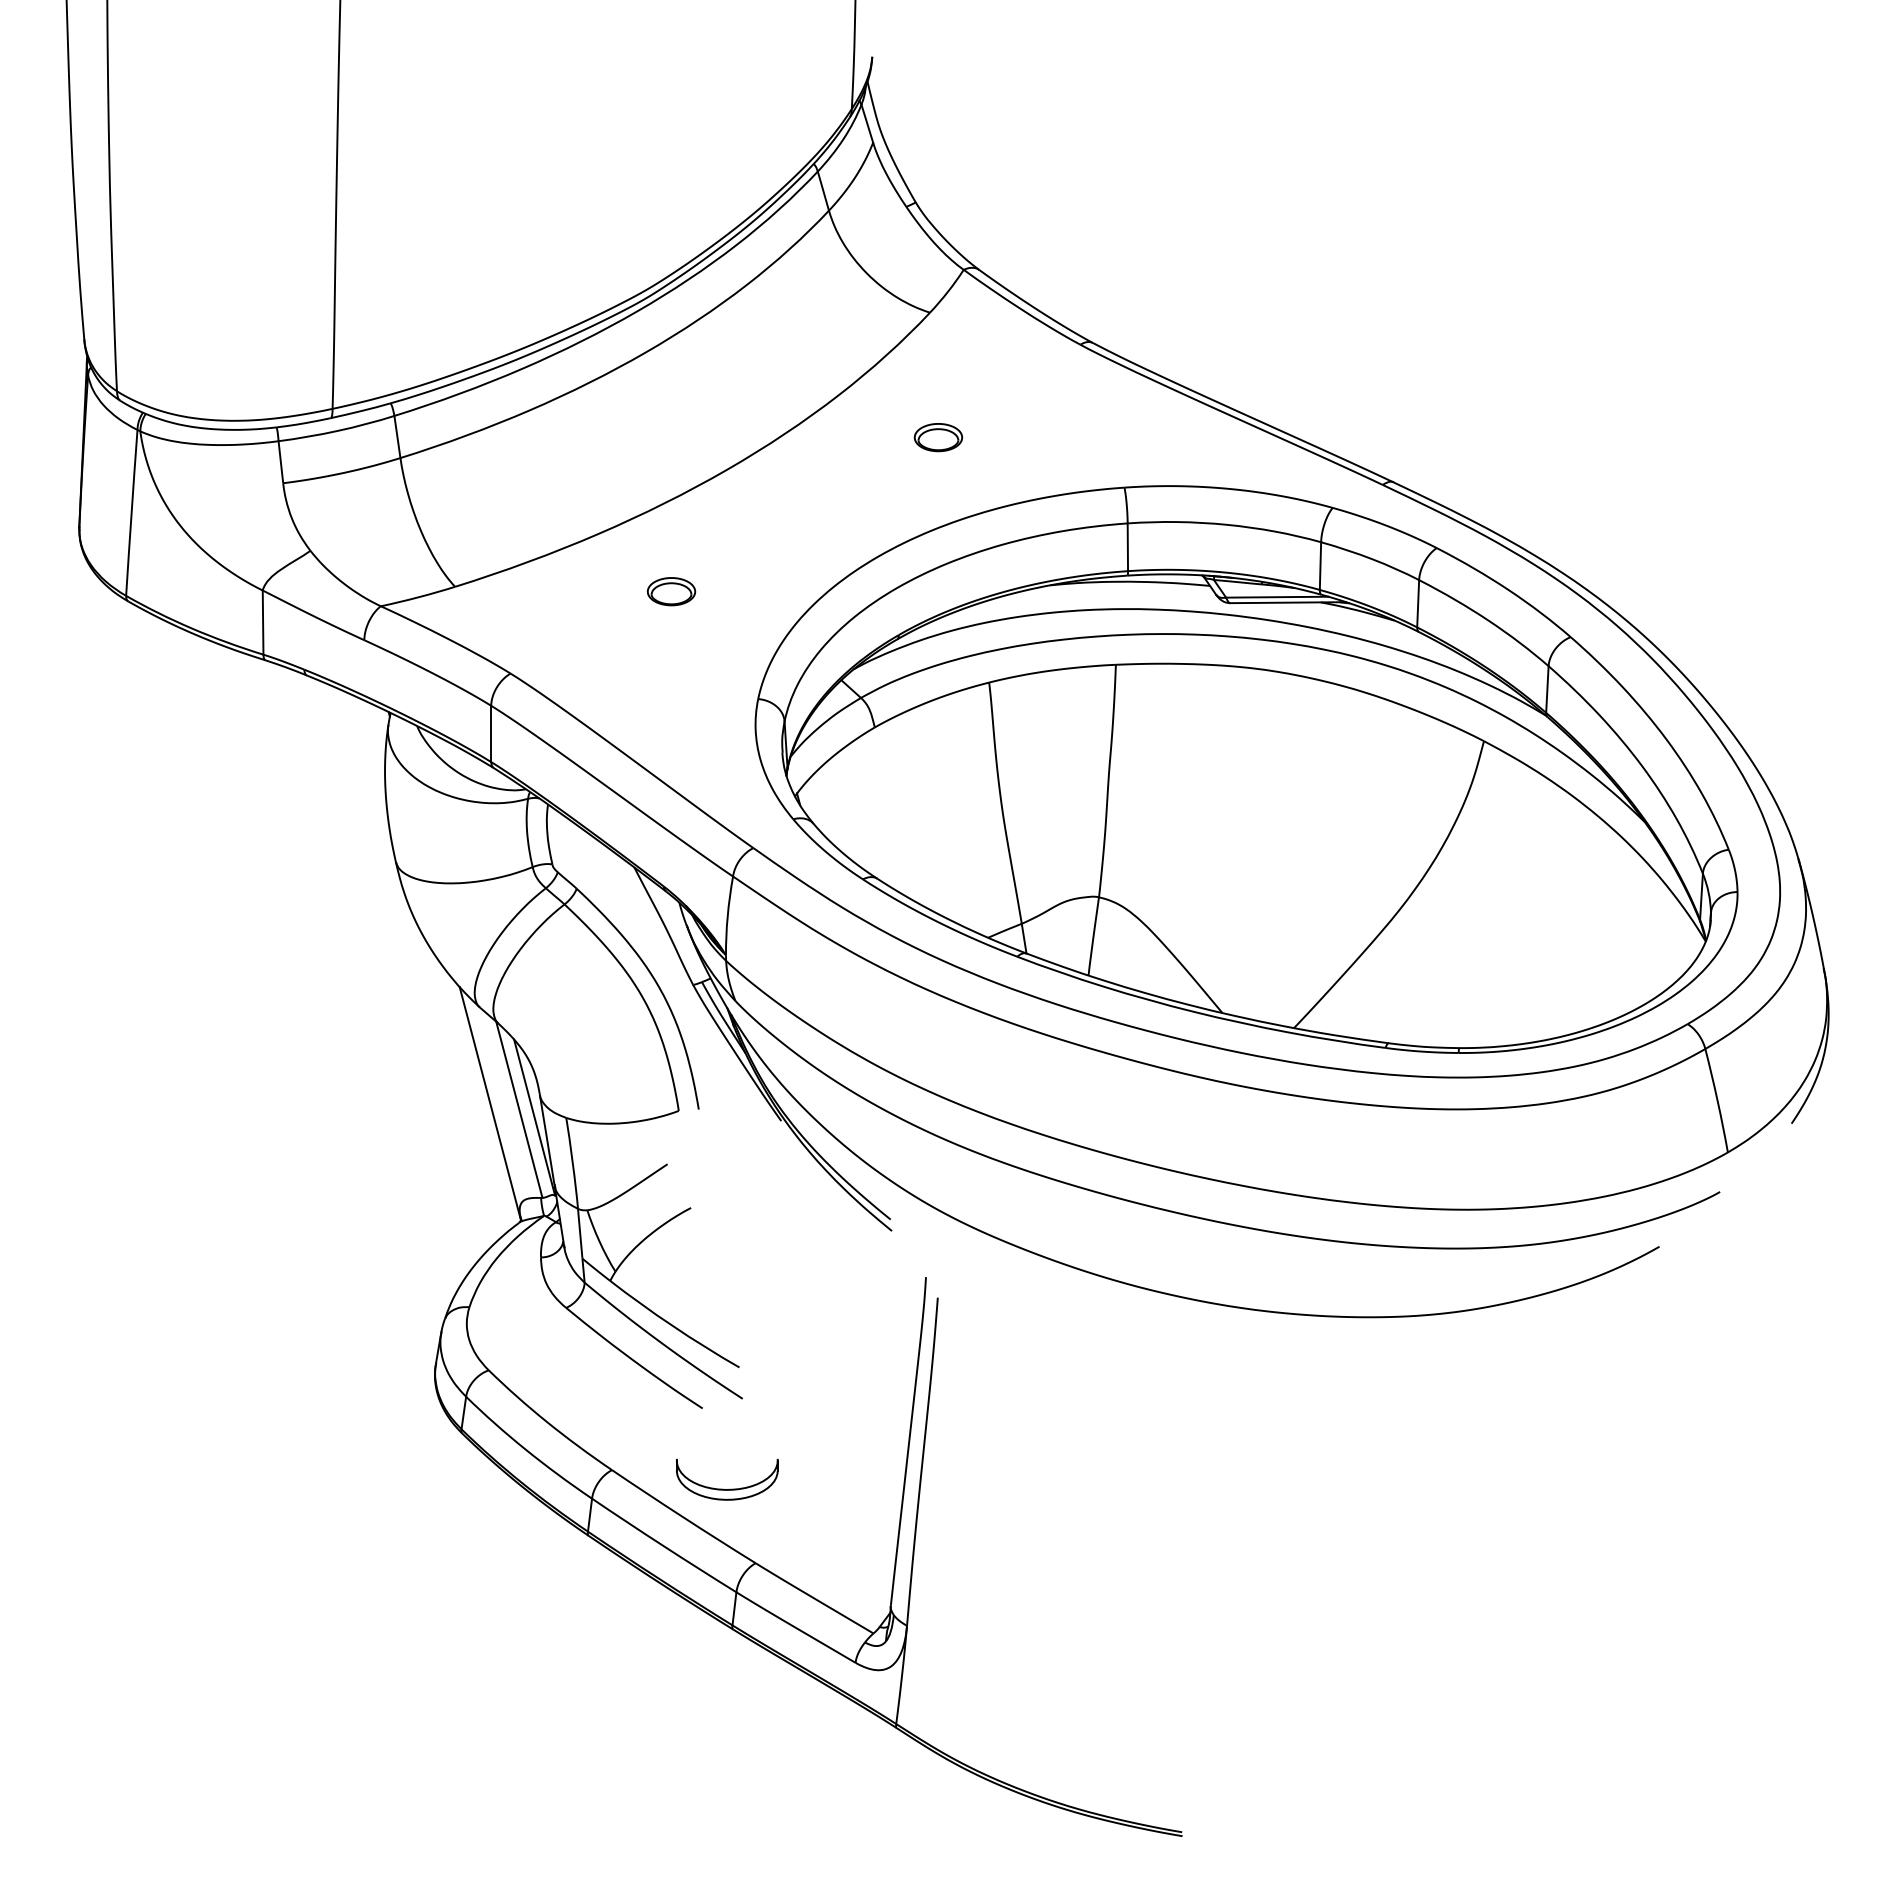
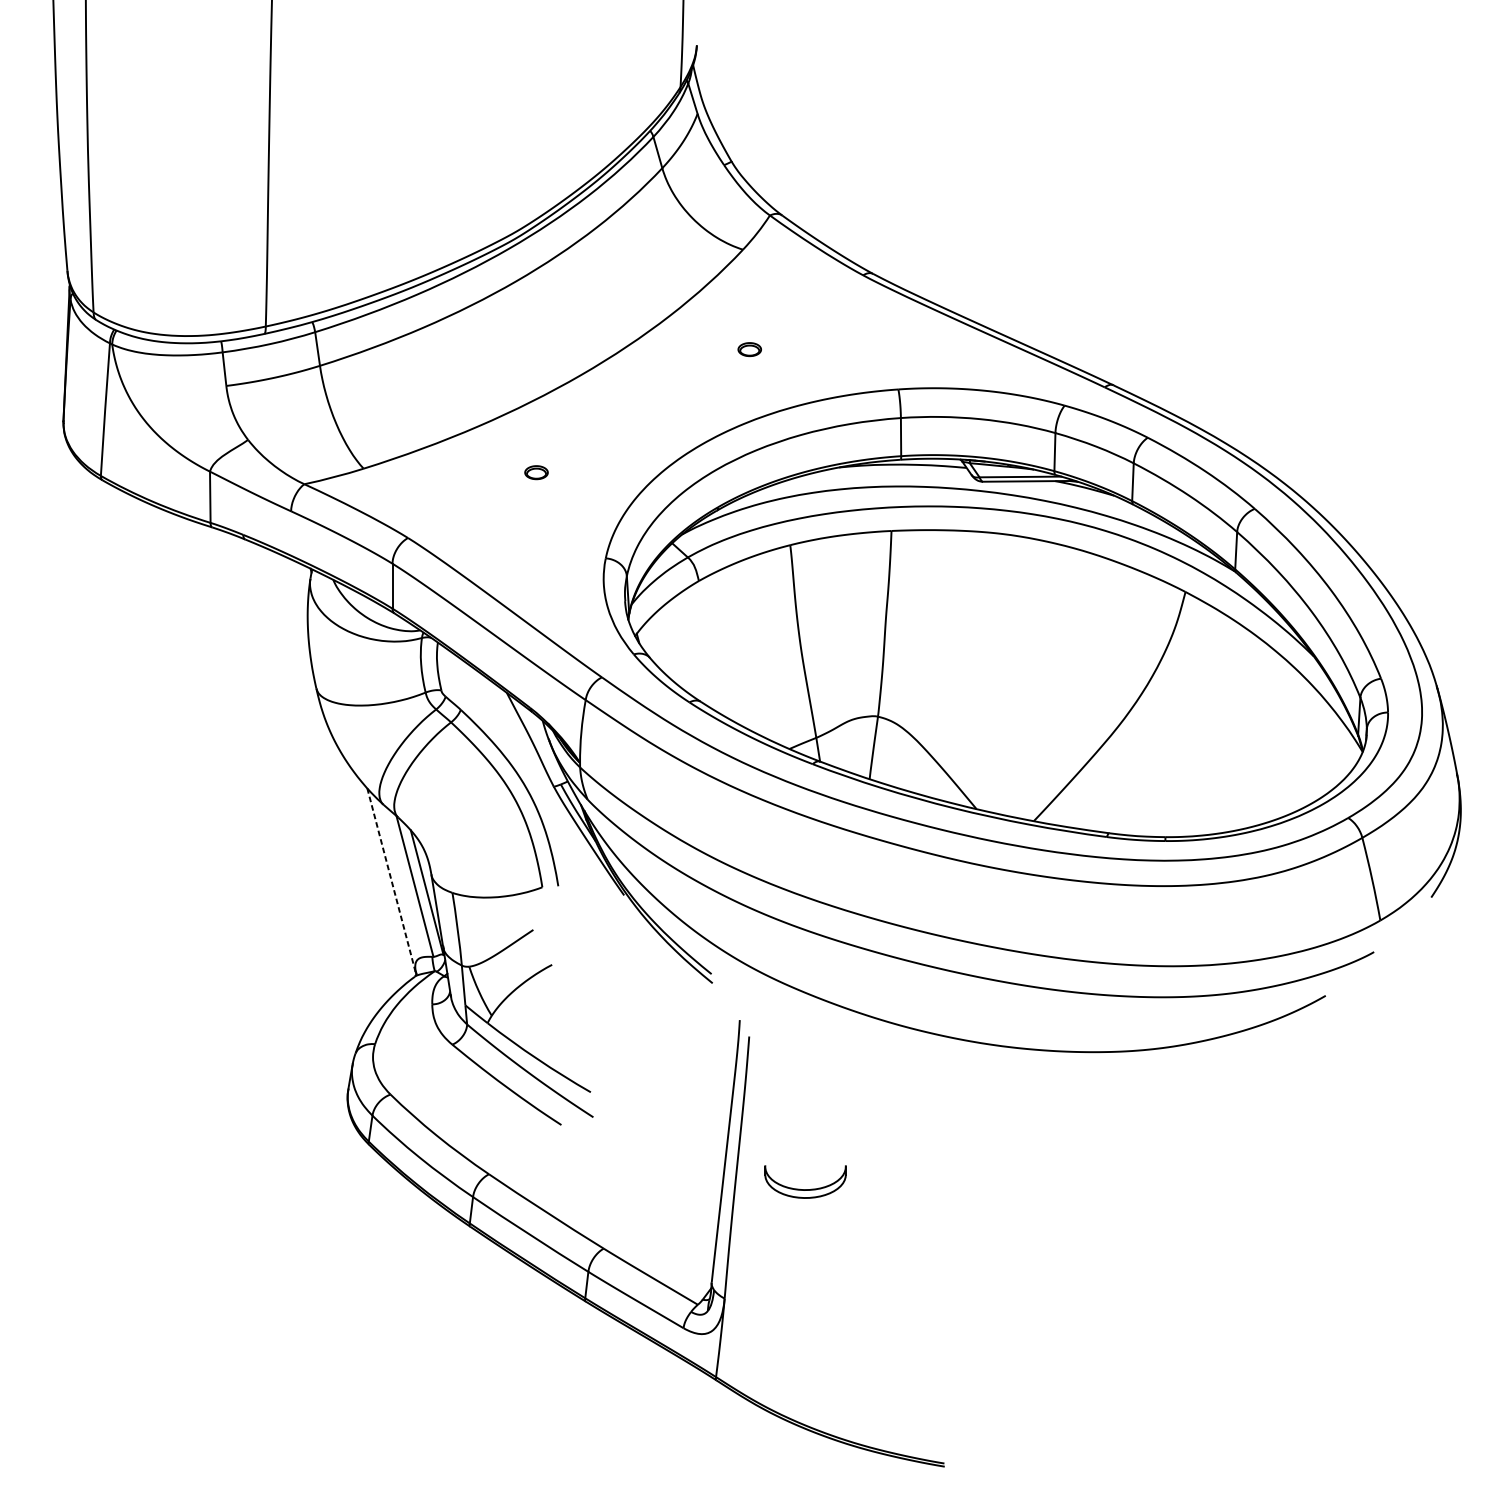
part: (938, 437) -> (749, 349), size x0.6
part: (671, 591) -> (536, 472), size x0.6
line: (490, 1103) -> (391, 881), solid -> dashed
part: (730, 1488) -> (808, 1188), moved

